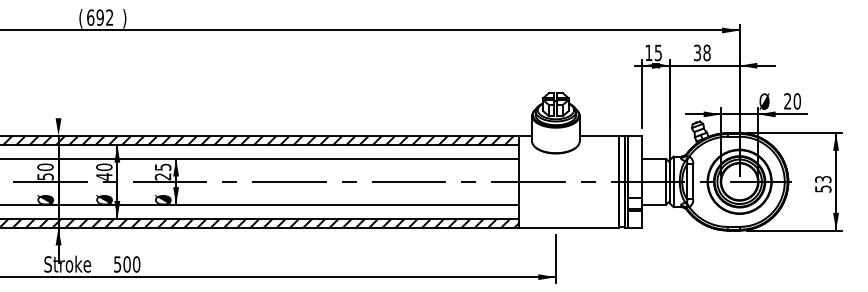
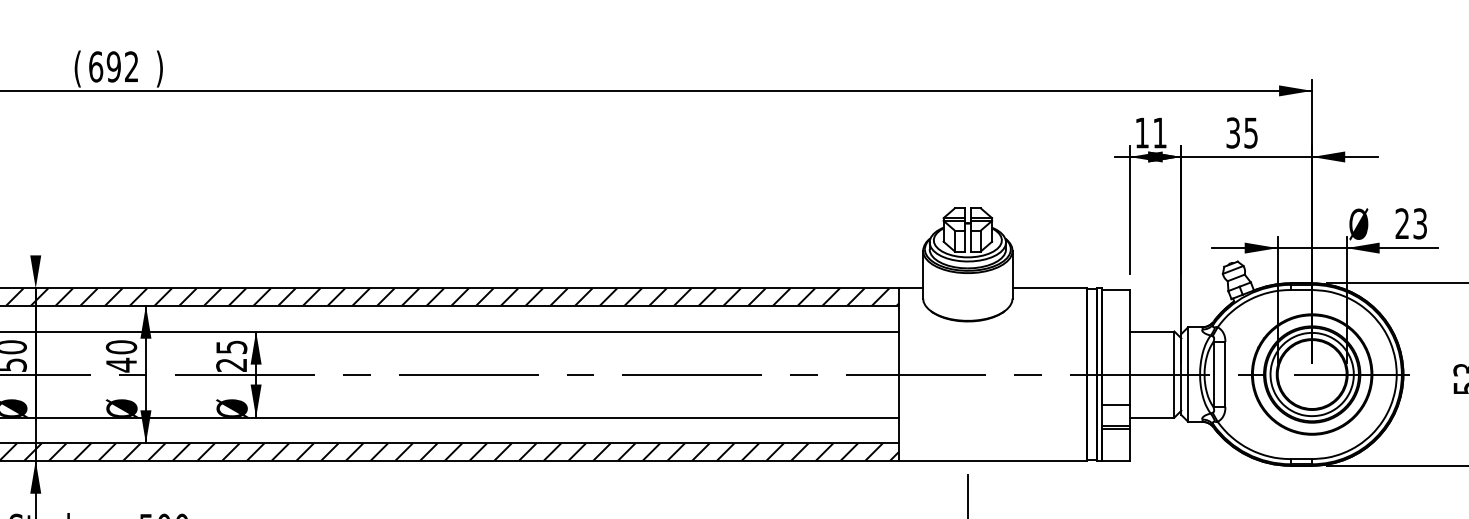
text: (657, 52) -> (1158, 132), 15 -> 11
text: (706, 52) -> (1250, 132), 38 -> 35
text: (797, 101) -> (1420, 224), 20 -> 23

